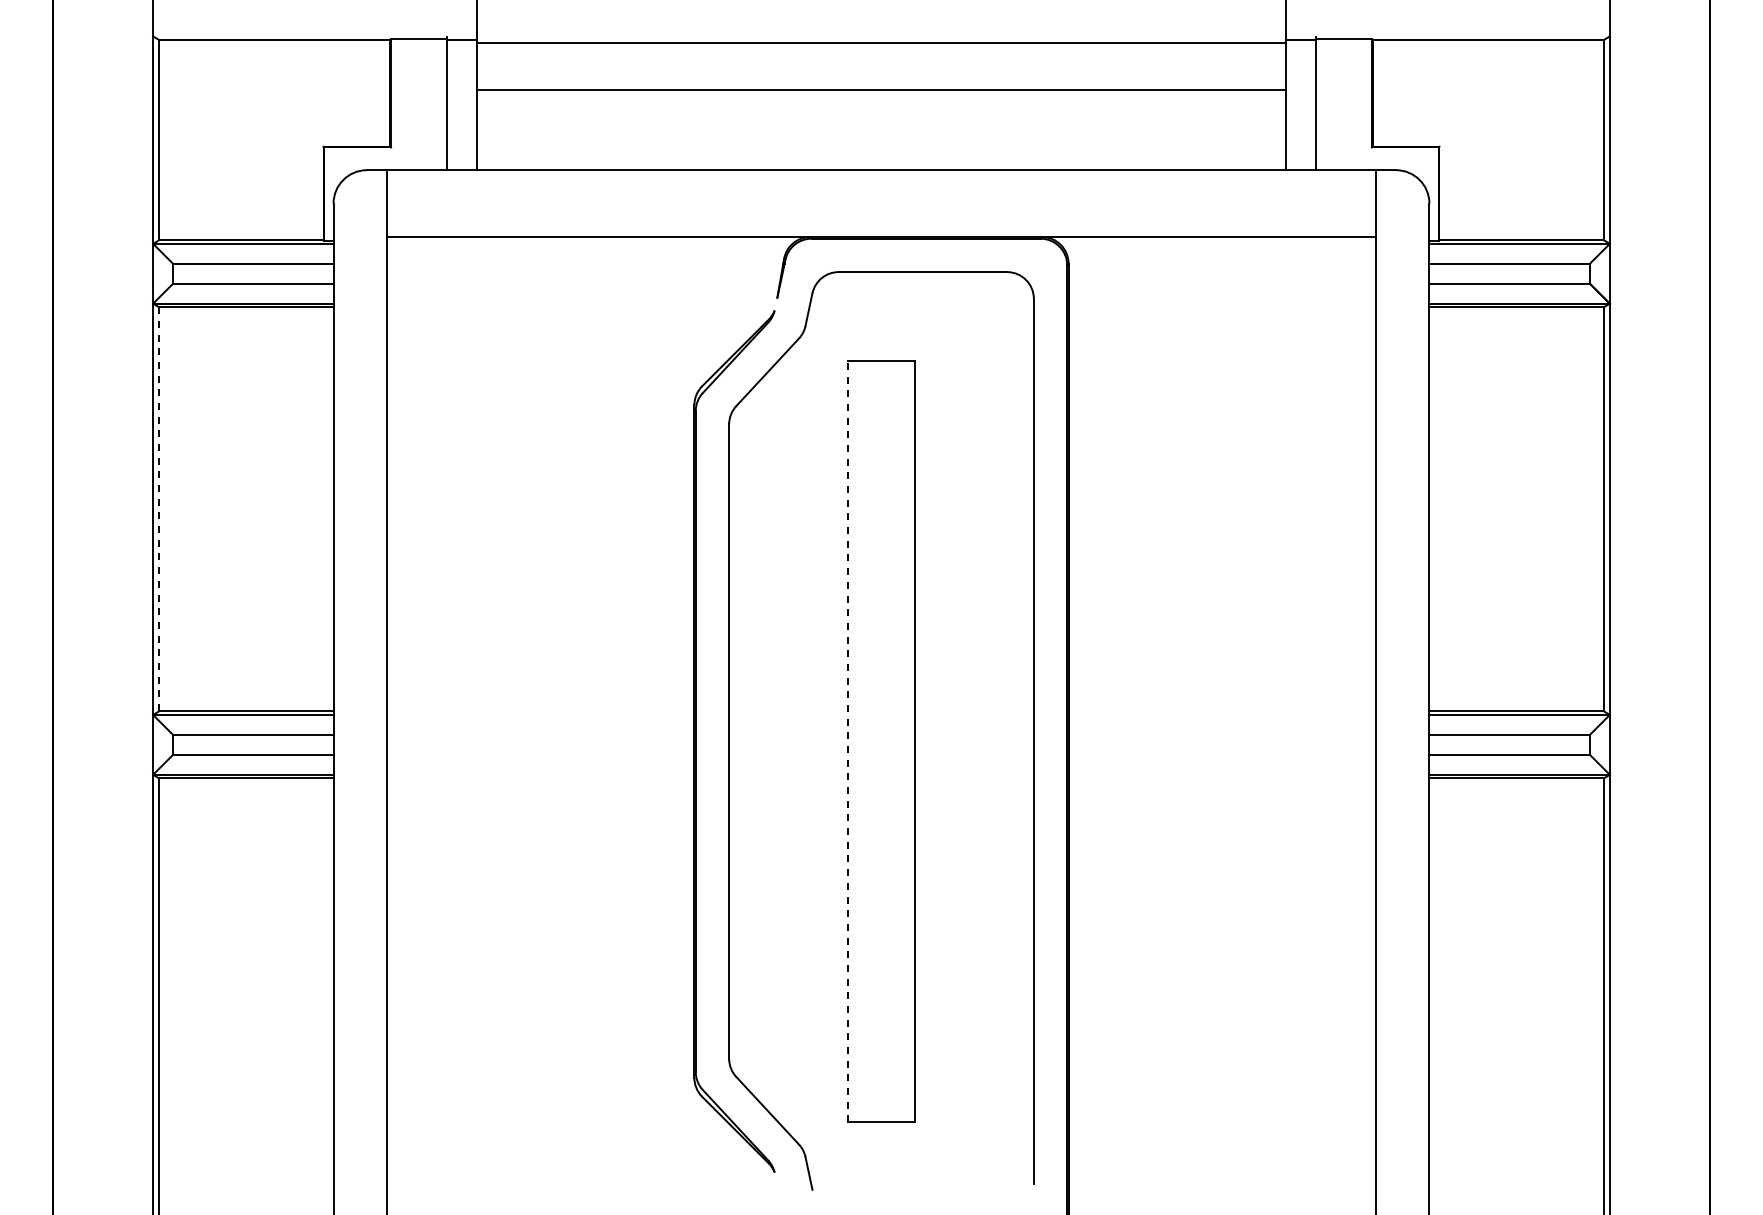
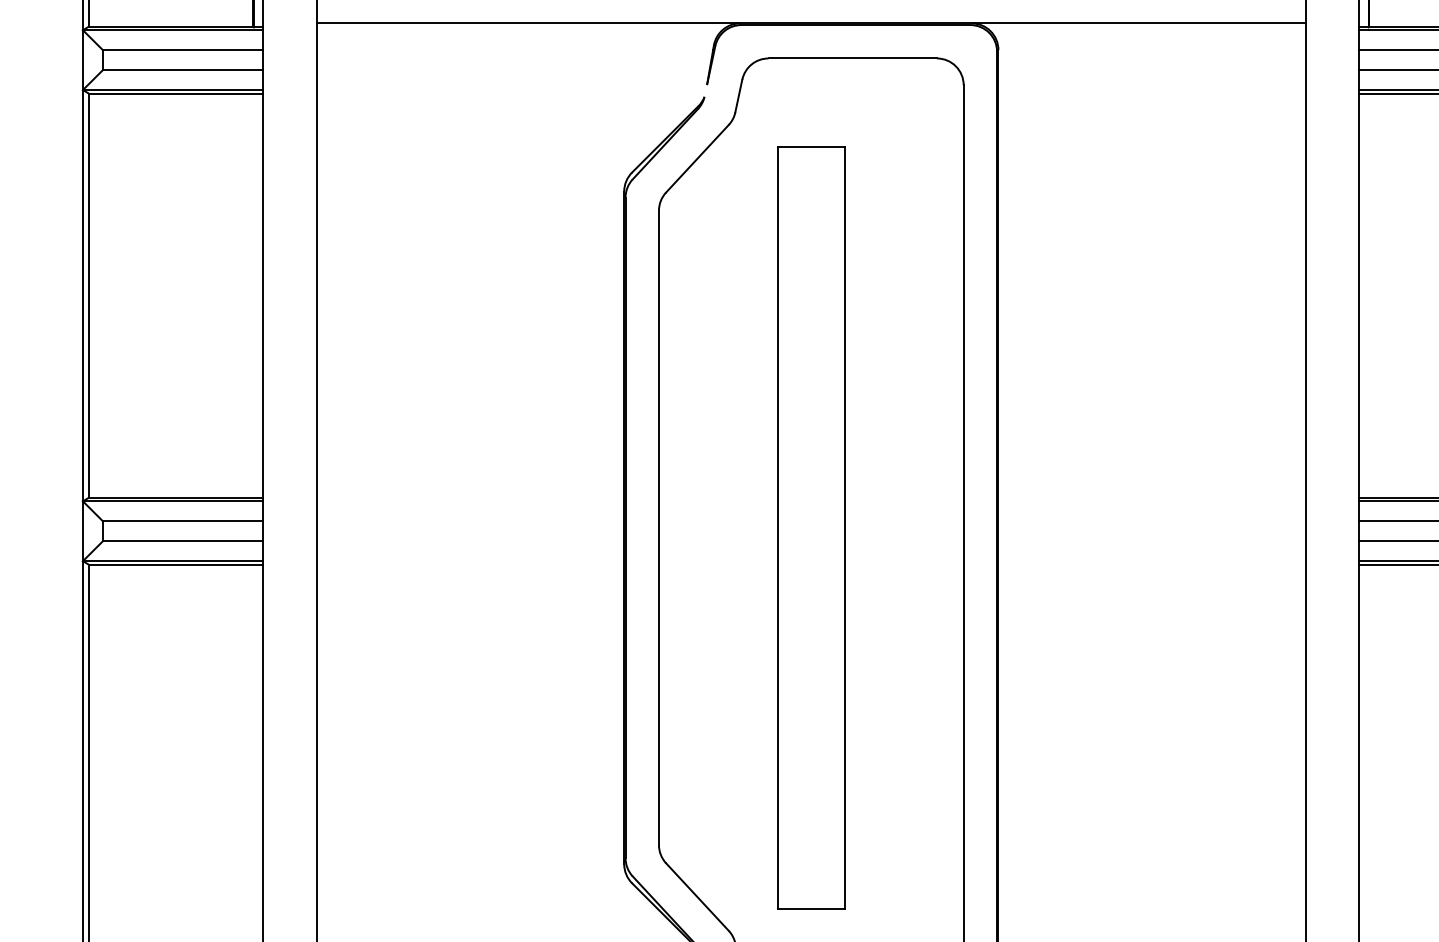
line: (158, 509) -> (88, 295), dashed -> solid
line: (848, 741) -> (778, 527), dashed -> solid

